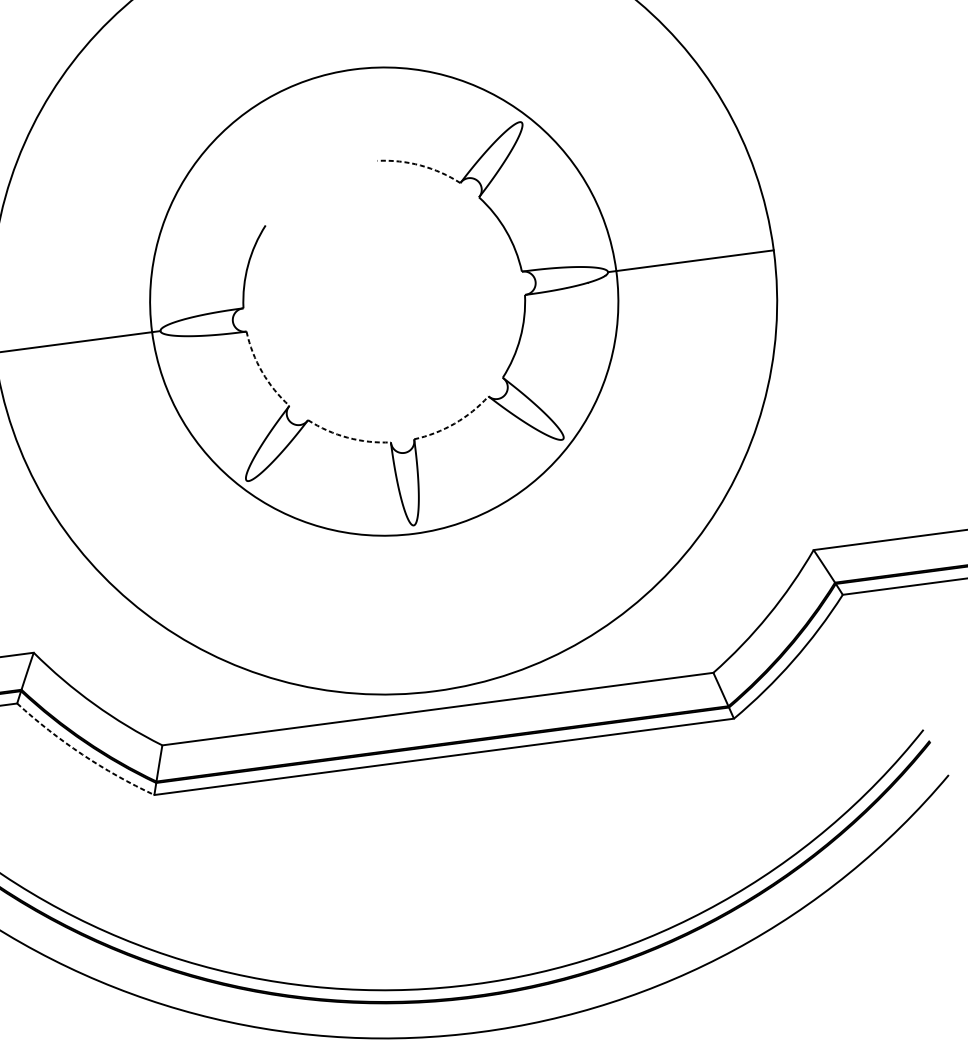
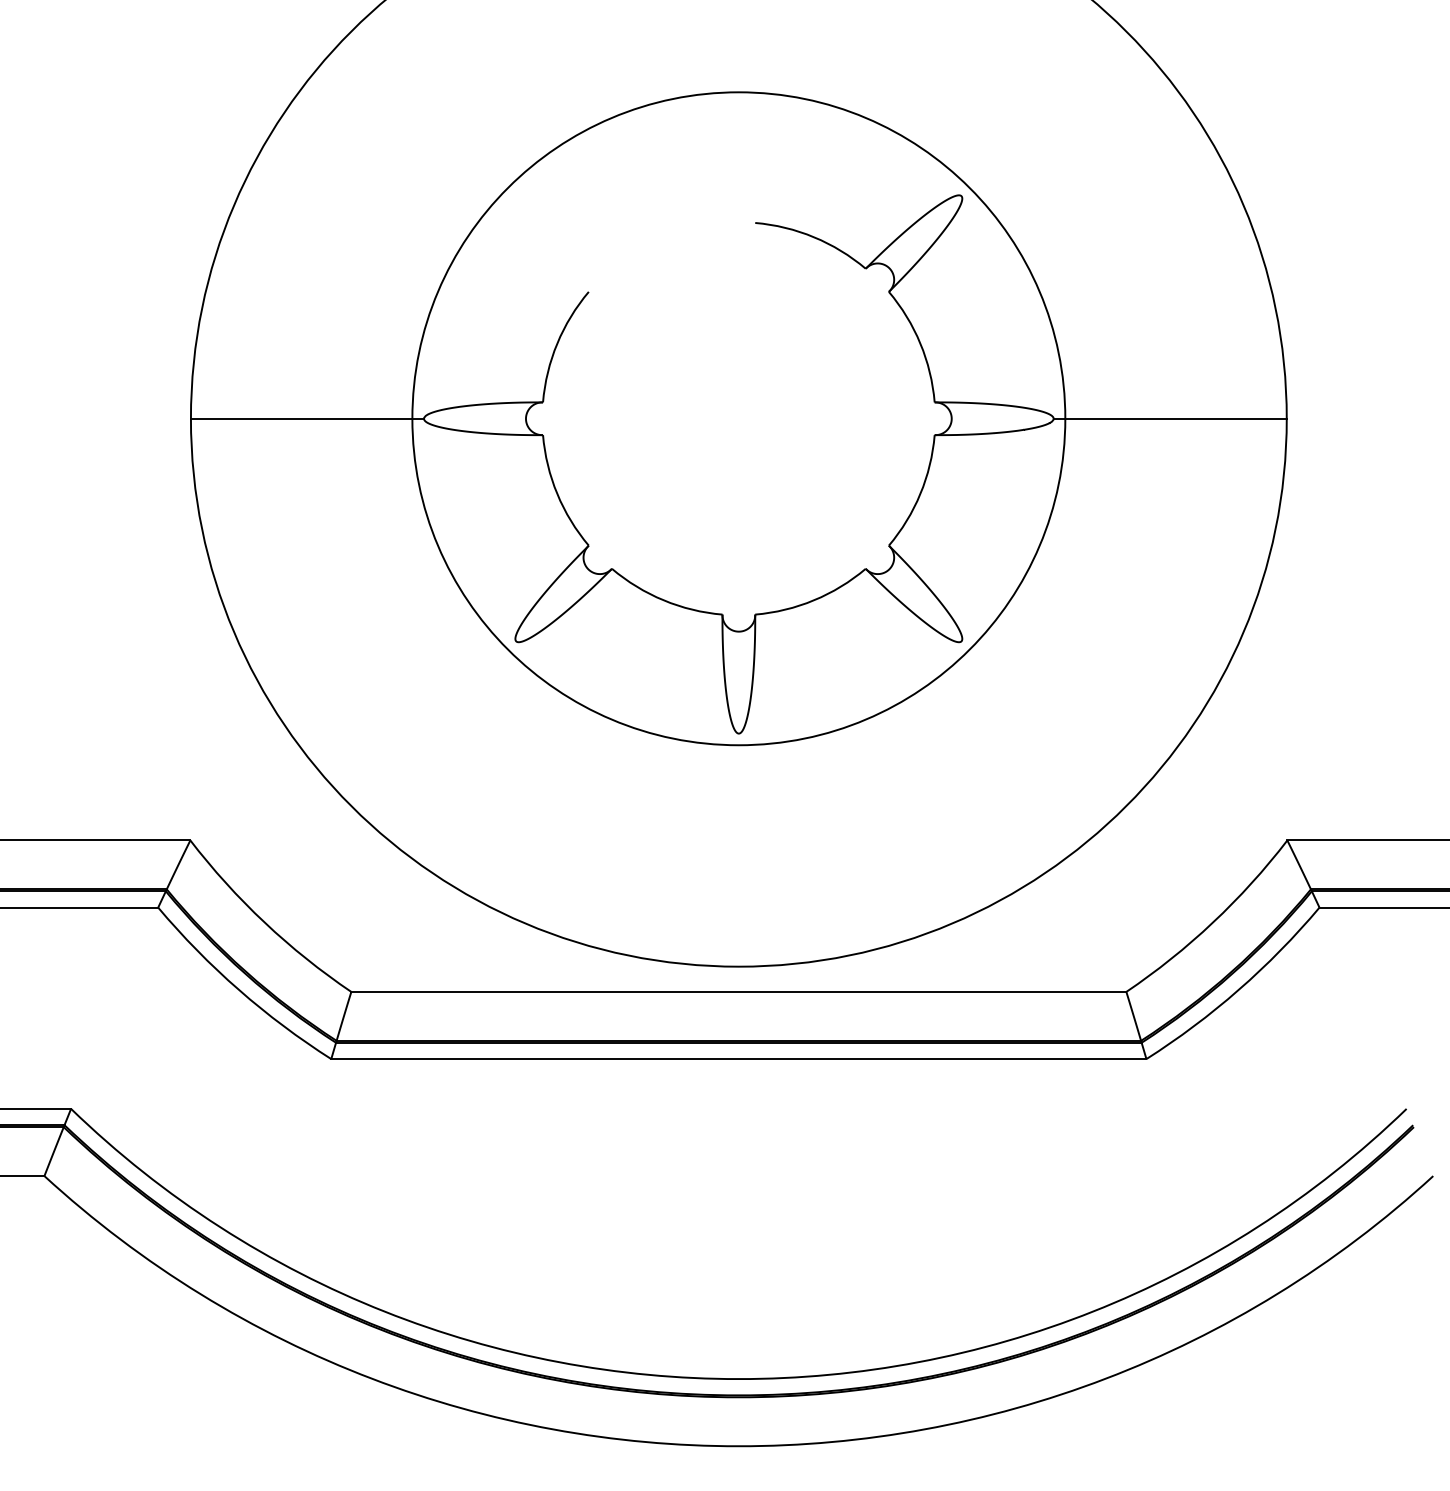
arc: (421, 165) -> (814, 237), dashed -> solid
arc: (262, 371) -> (557, 493), dashed -> solid
arc: (455, 423) -> (814, 600), dashed -> solid
arc: (347, 437) -> (663, 600), dashed -> solid
arc: (81, 754) -> (238, 989), dashed -> solid

